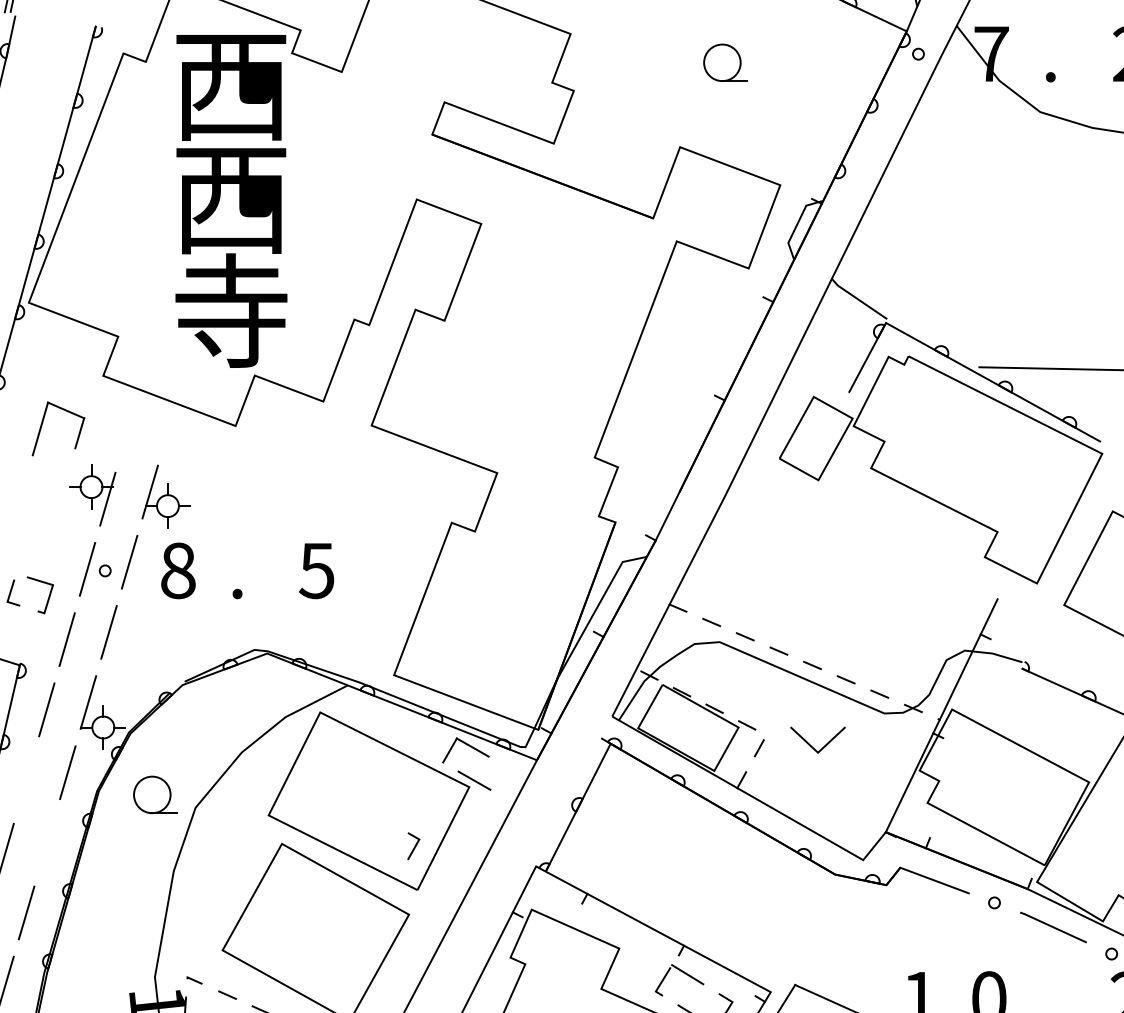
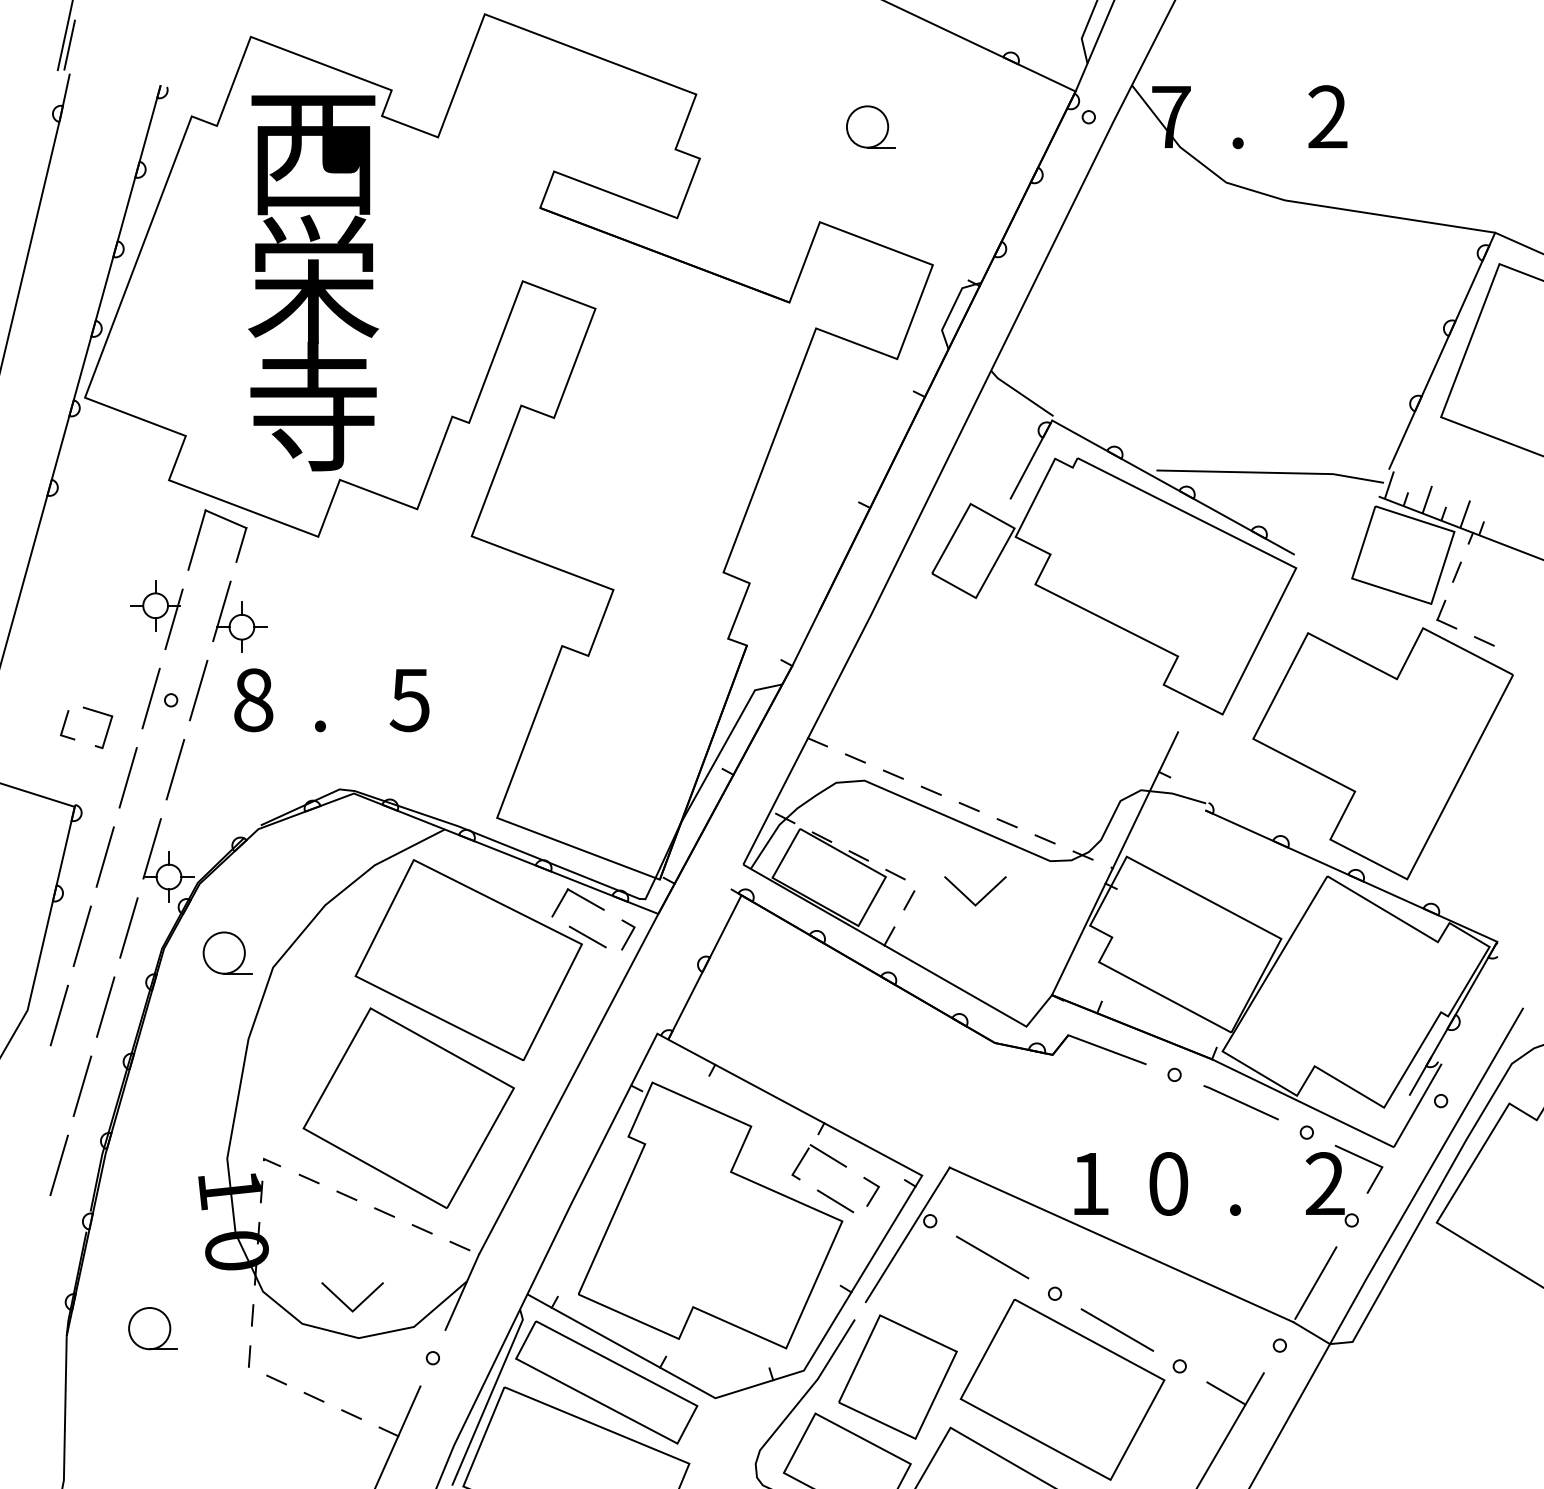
text: (231, 197) -> (313, 278), 西 -> 栄
part: (43, 422) -> (200, 532), moved
line: (25, 780) -> (81, 936), added
line: (47, 842) -> (105, 1006), added
line: (414, 845) -> (629, 934), moved

